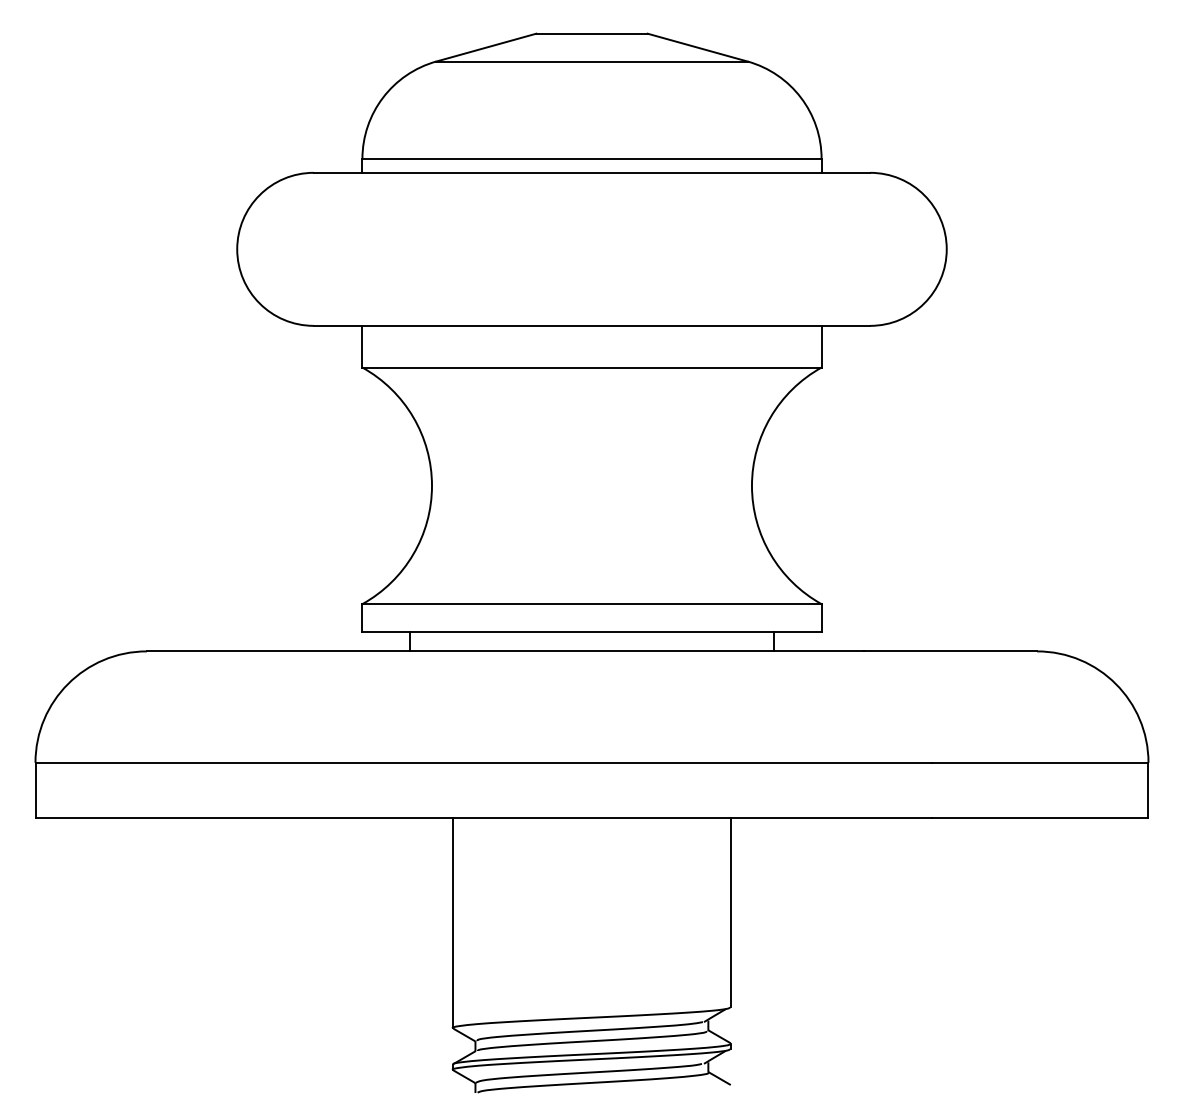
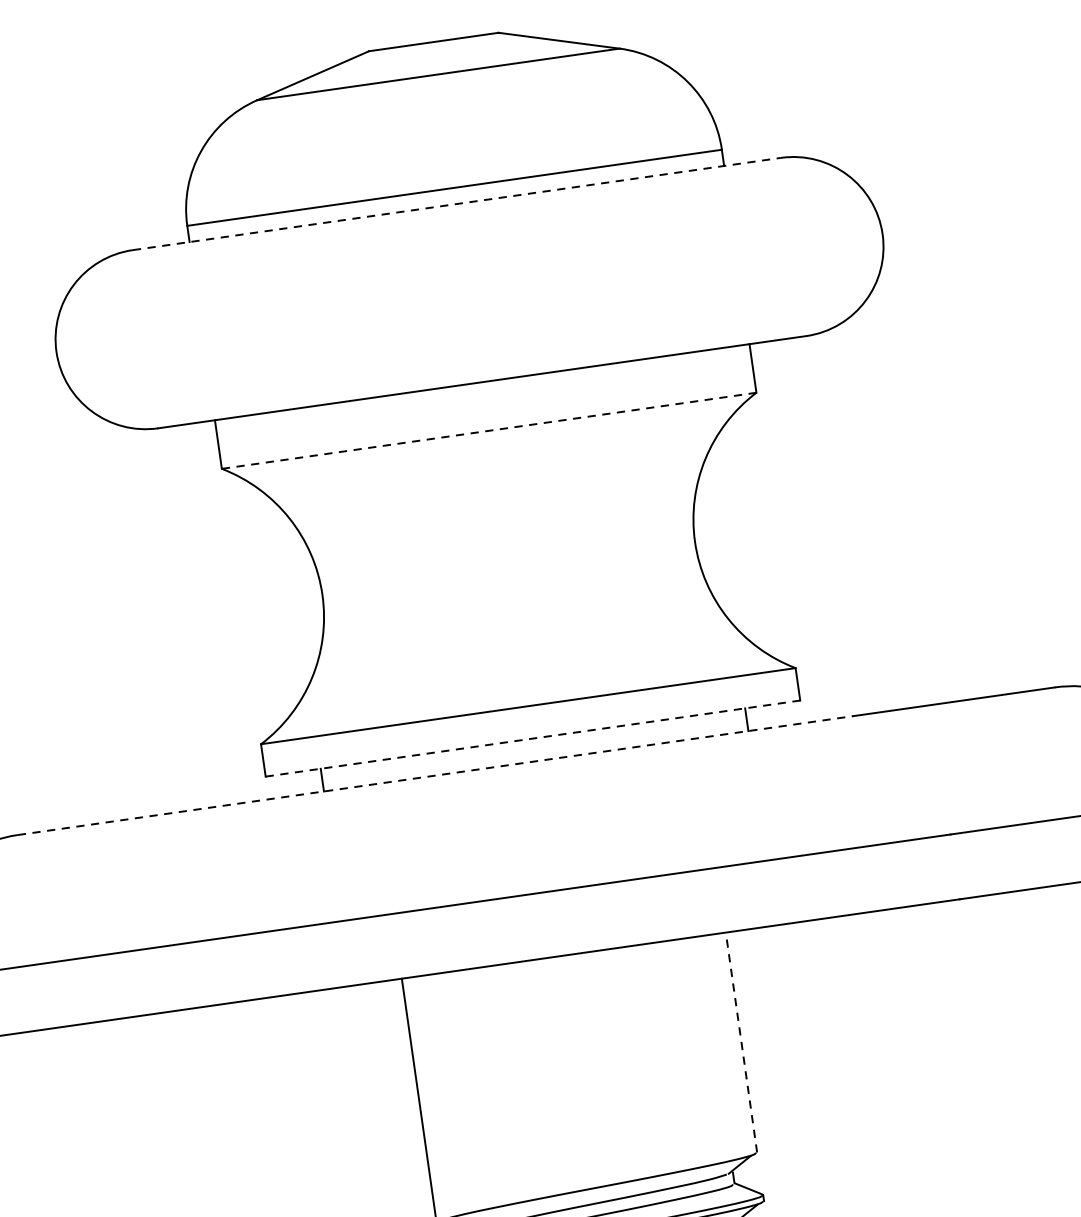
line: (592, 172) -> (457, 203), solid -> dashed
line: (591, 367) -> (488, 430), solid -> dashed
line: (591, 631) -> (532, 738), solid -> dashed
line: (505, 651) -> (435, 775), solid -> dashed
line: (731, 912) -> (741, 1042), solid -> dashed

